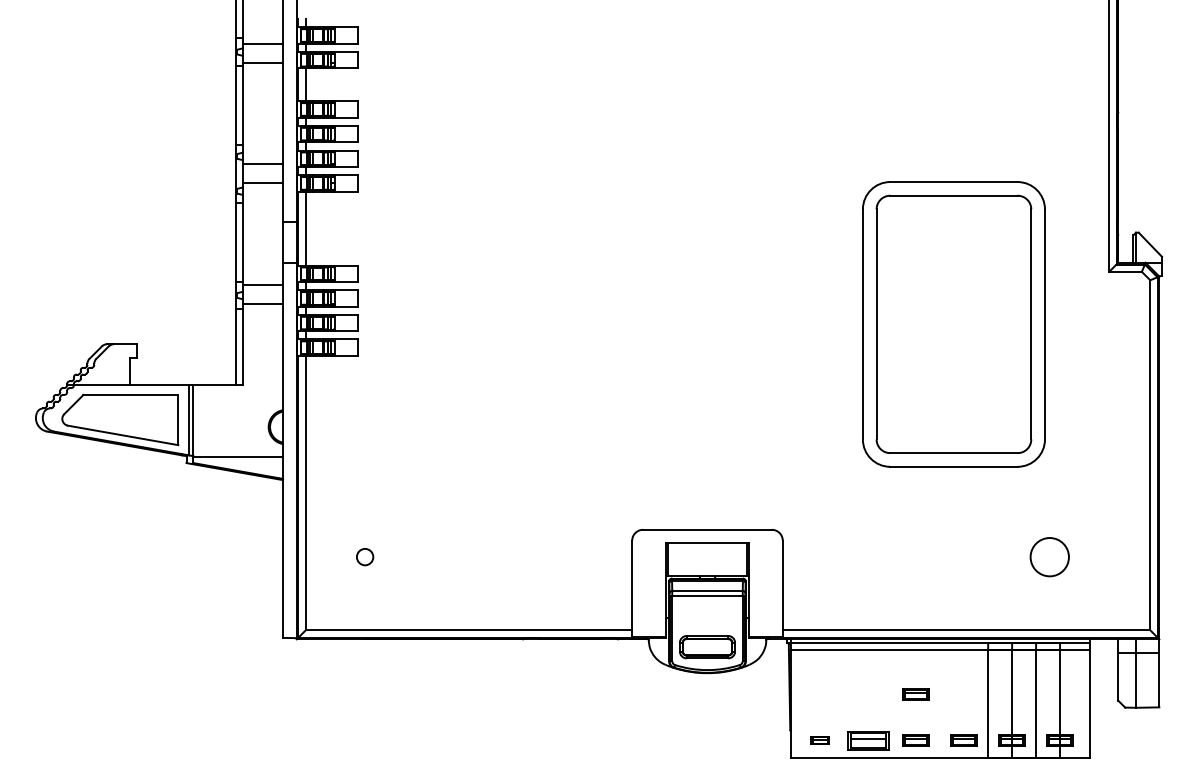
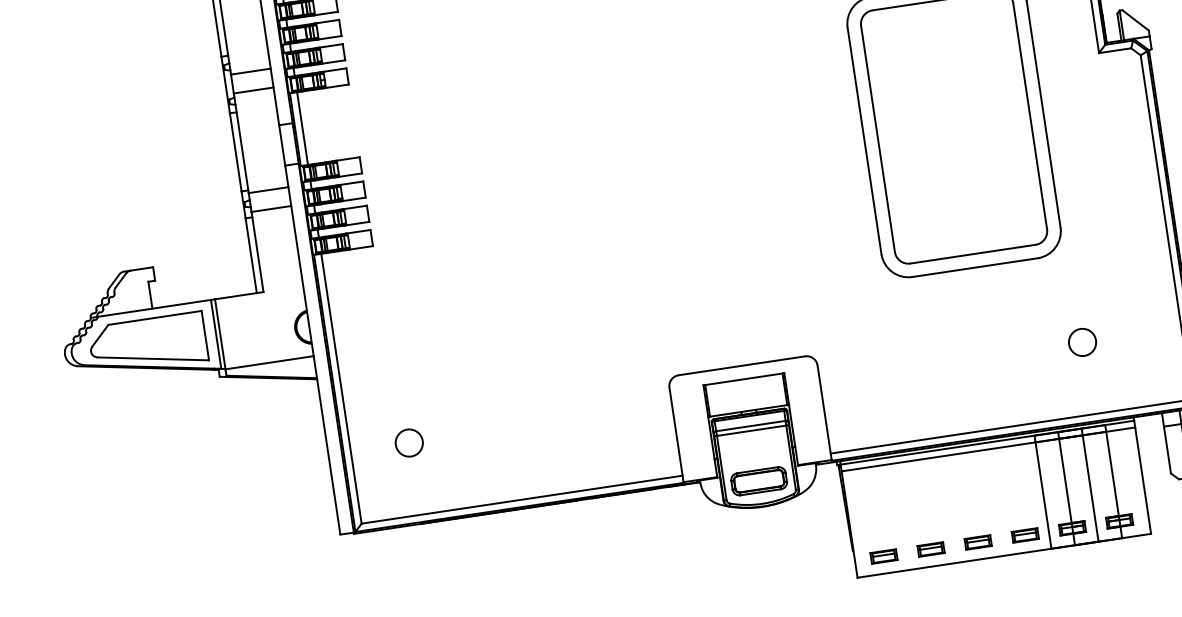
circle: (364, 556) -> (408, 442), size x1.67
circle: (1049, 556) -> (1082, 341), size x0.71
part: (915, 694) -> (970, 497), removed
part: (819, 740) -> (883, 556), size x1.43
part: (867, 740) -> (930, 549), size x0.62

